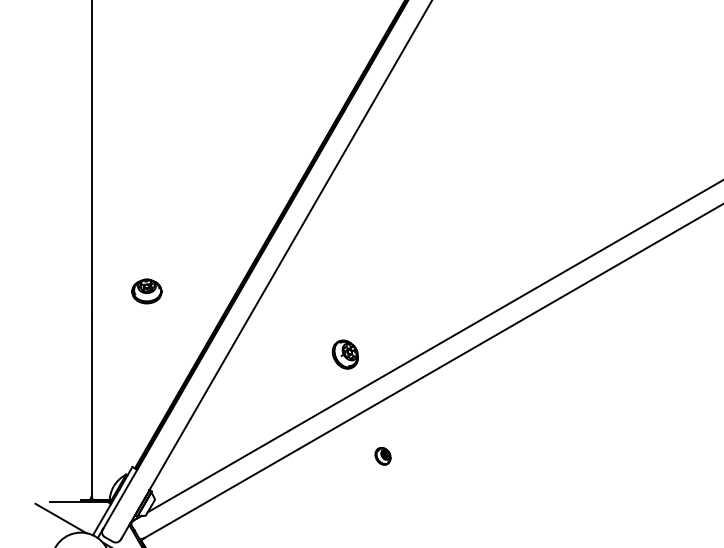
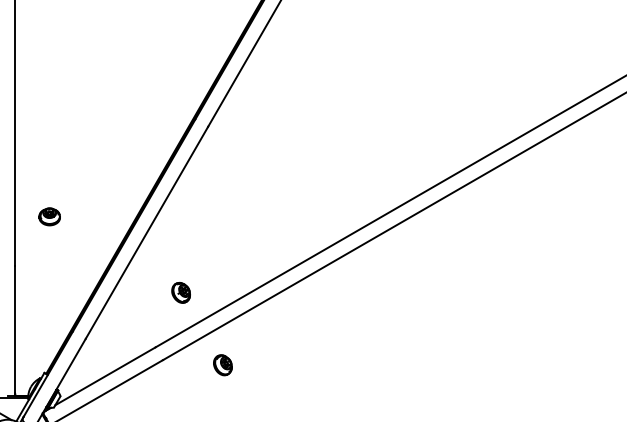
part: (146, 290) -> (49, 216), moved
part: (344, 354) -> (180, 292), moved
part: (382, 456) -> (222, 365), size x1.67

